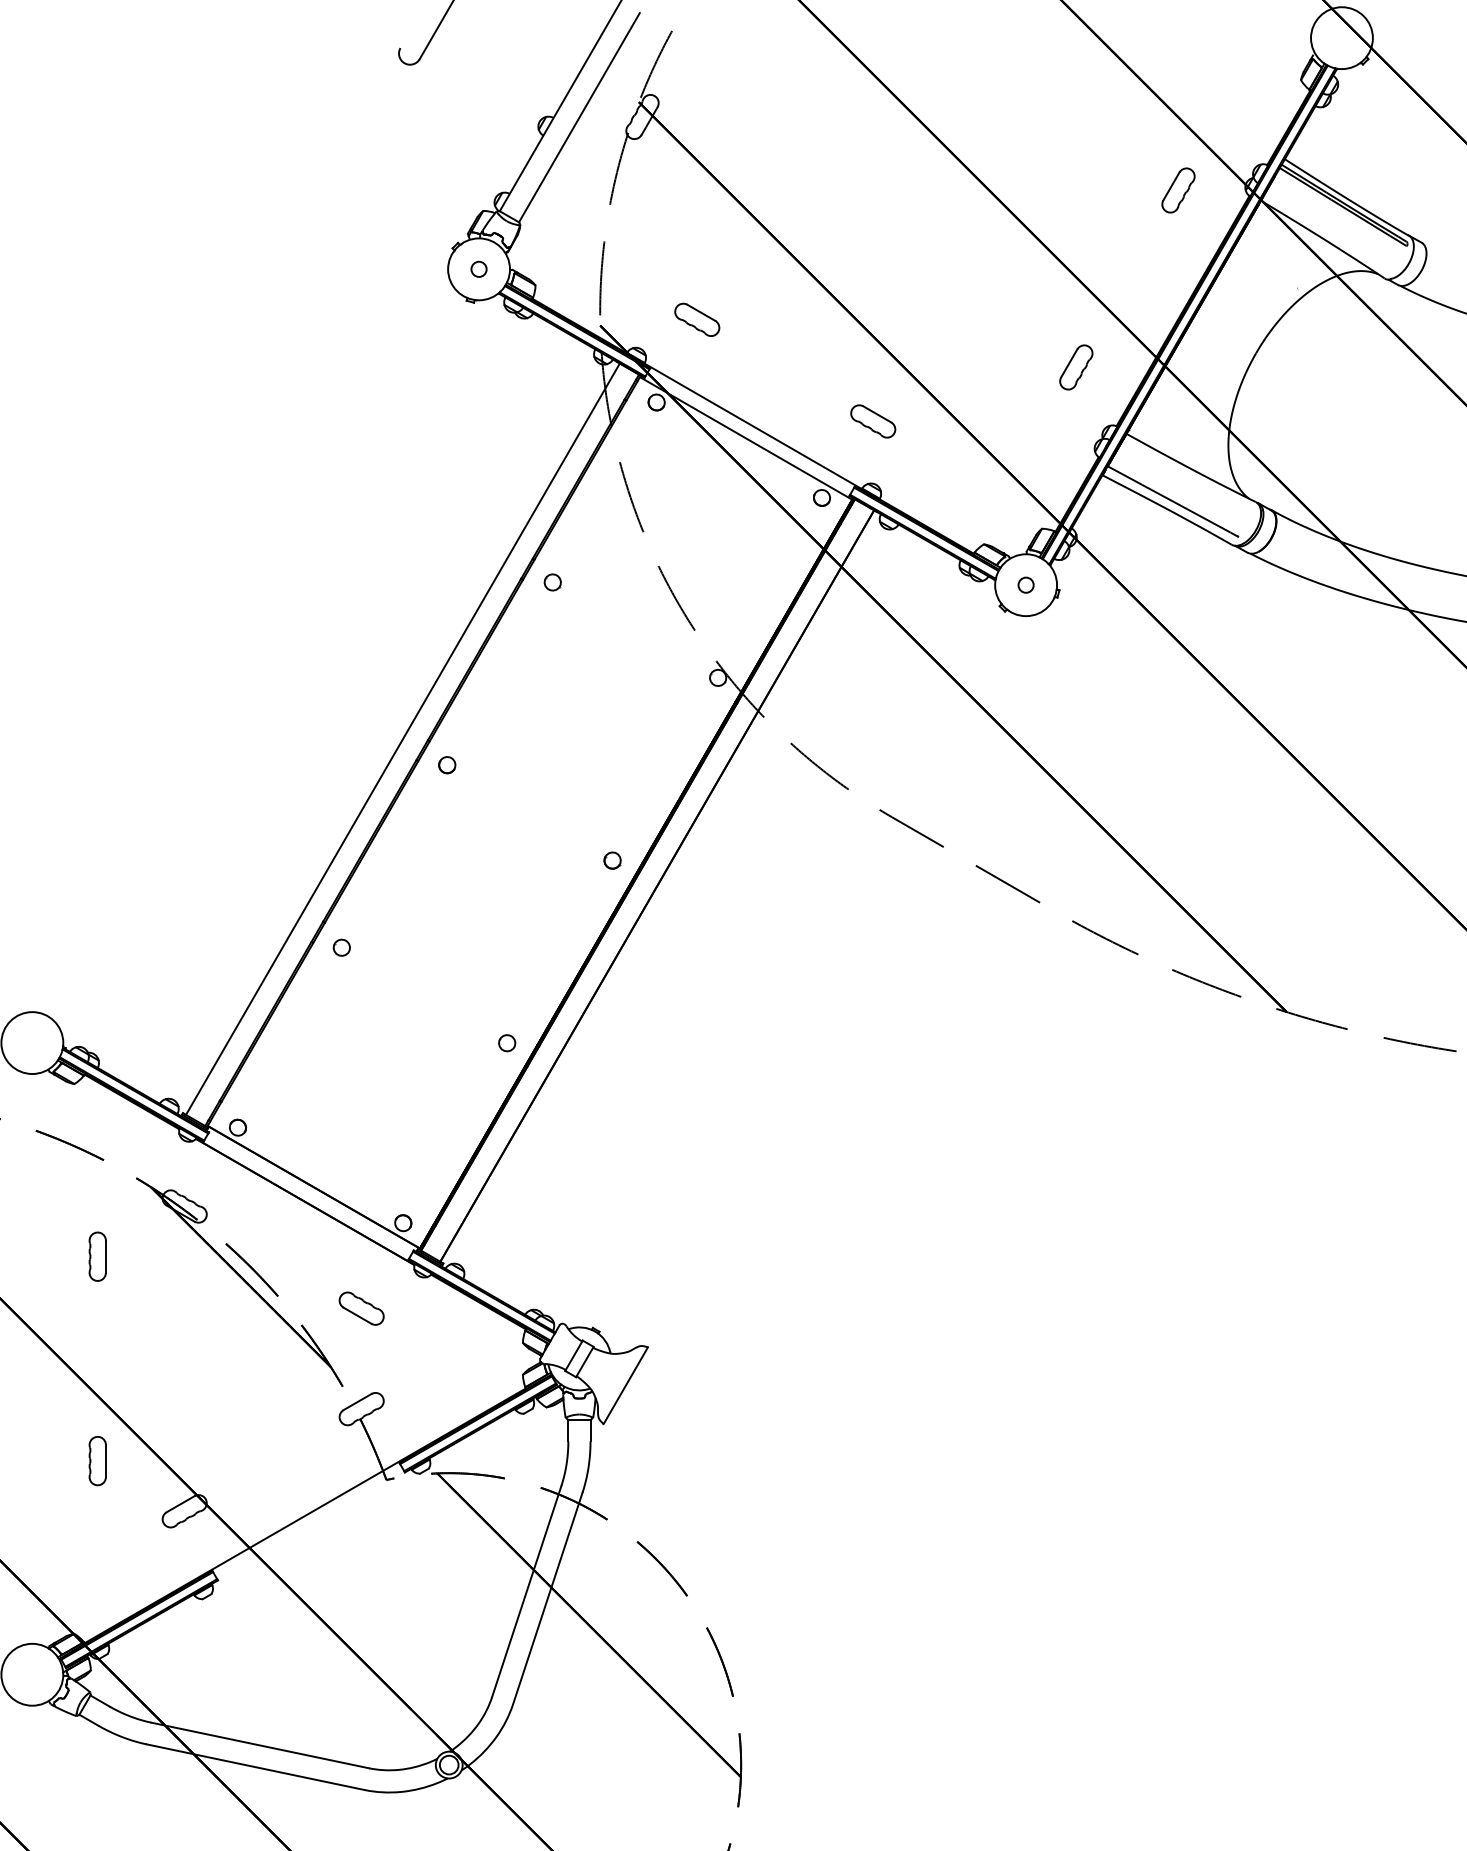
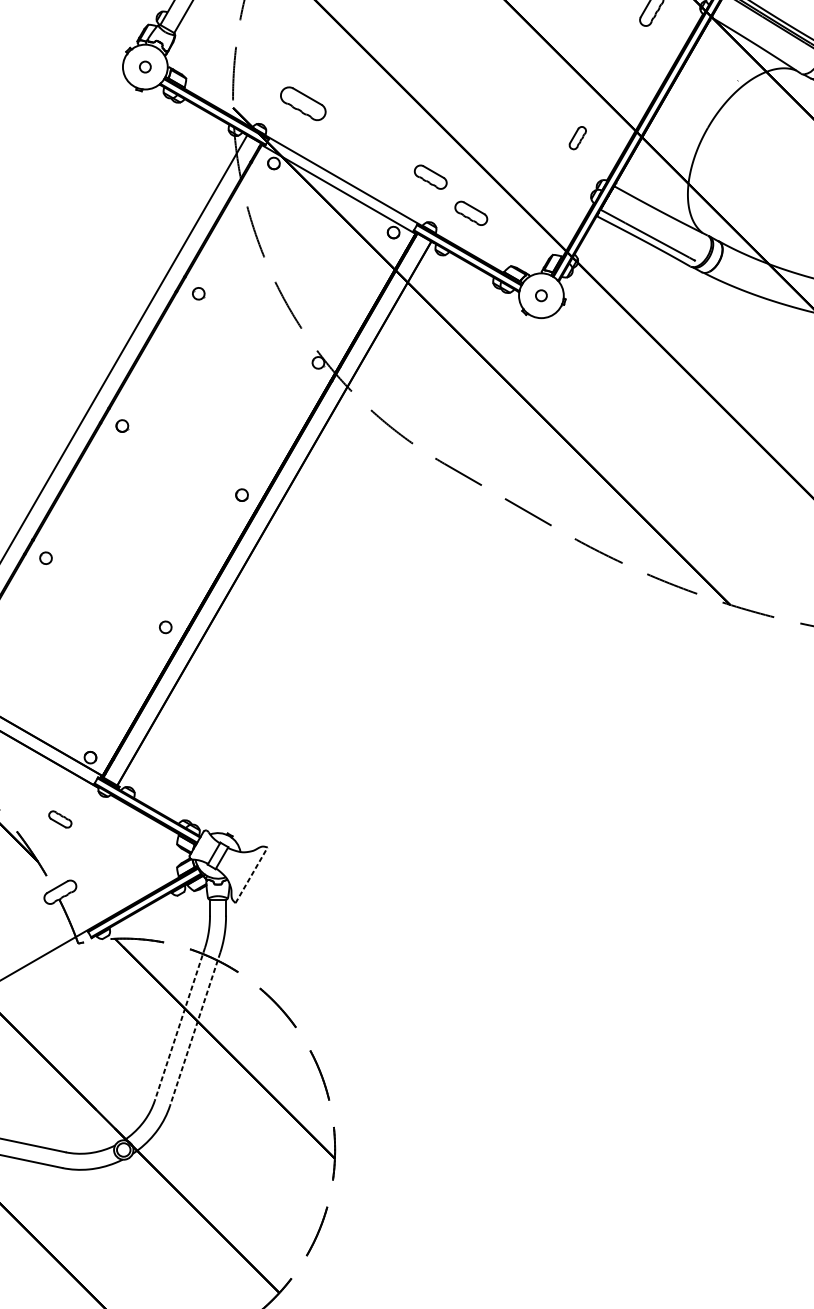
part: (697, 319) -> (303, 103), size x1.4
part: (1076, 367) -> (577, 138), size x0.7
part: (929, 471) -> (471, 213), added
part: (361, 1308) -> (60, 819), size x0.7
line: (626, 1385) -> (252, 875), solid -> dashed
line: (526, 1592) -> (179, 1025), solid -> dashed
line: (547, 1598) -> (194, 1029), solid -> dashed

